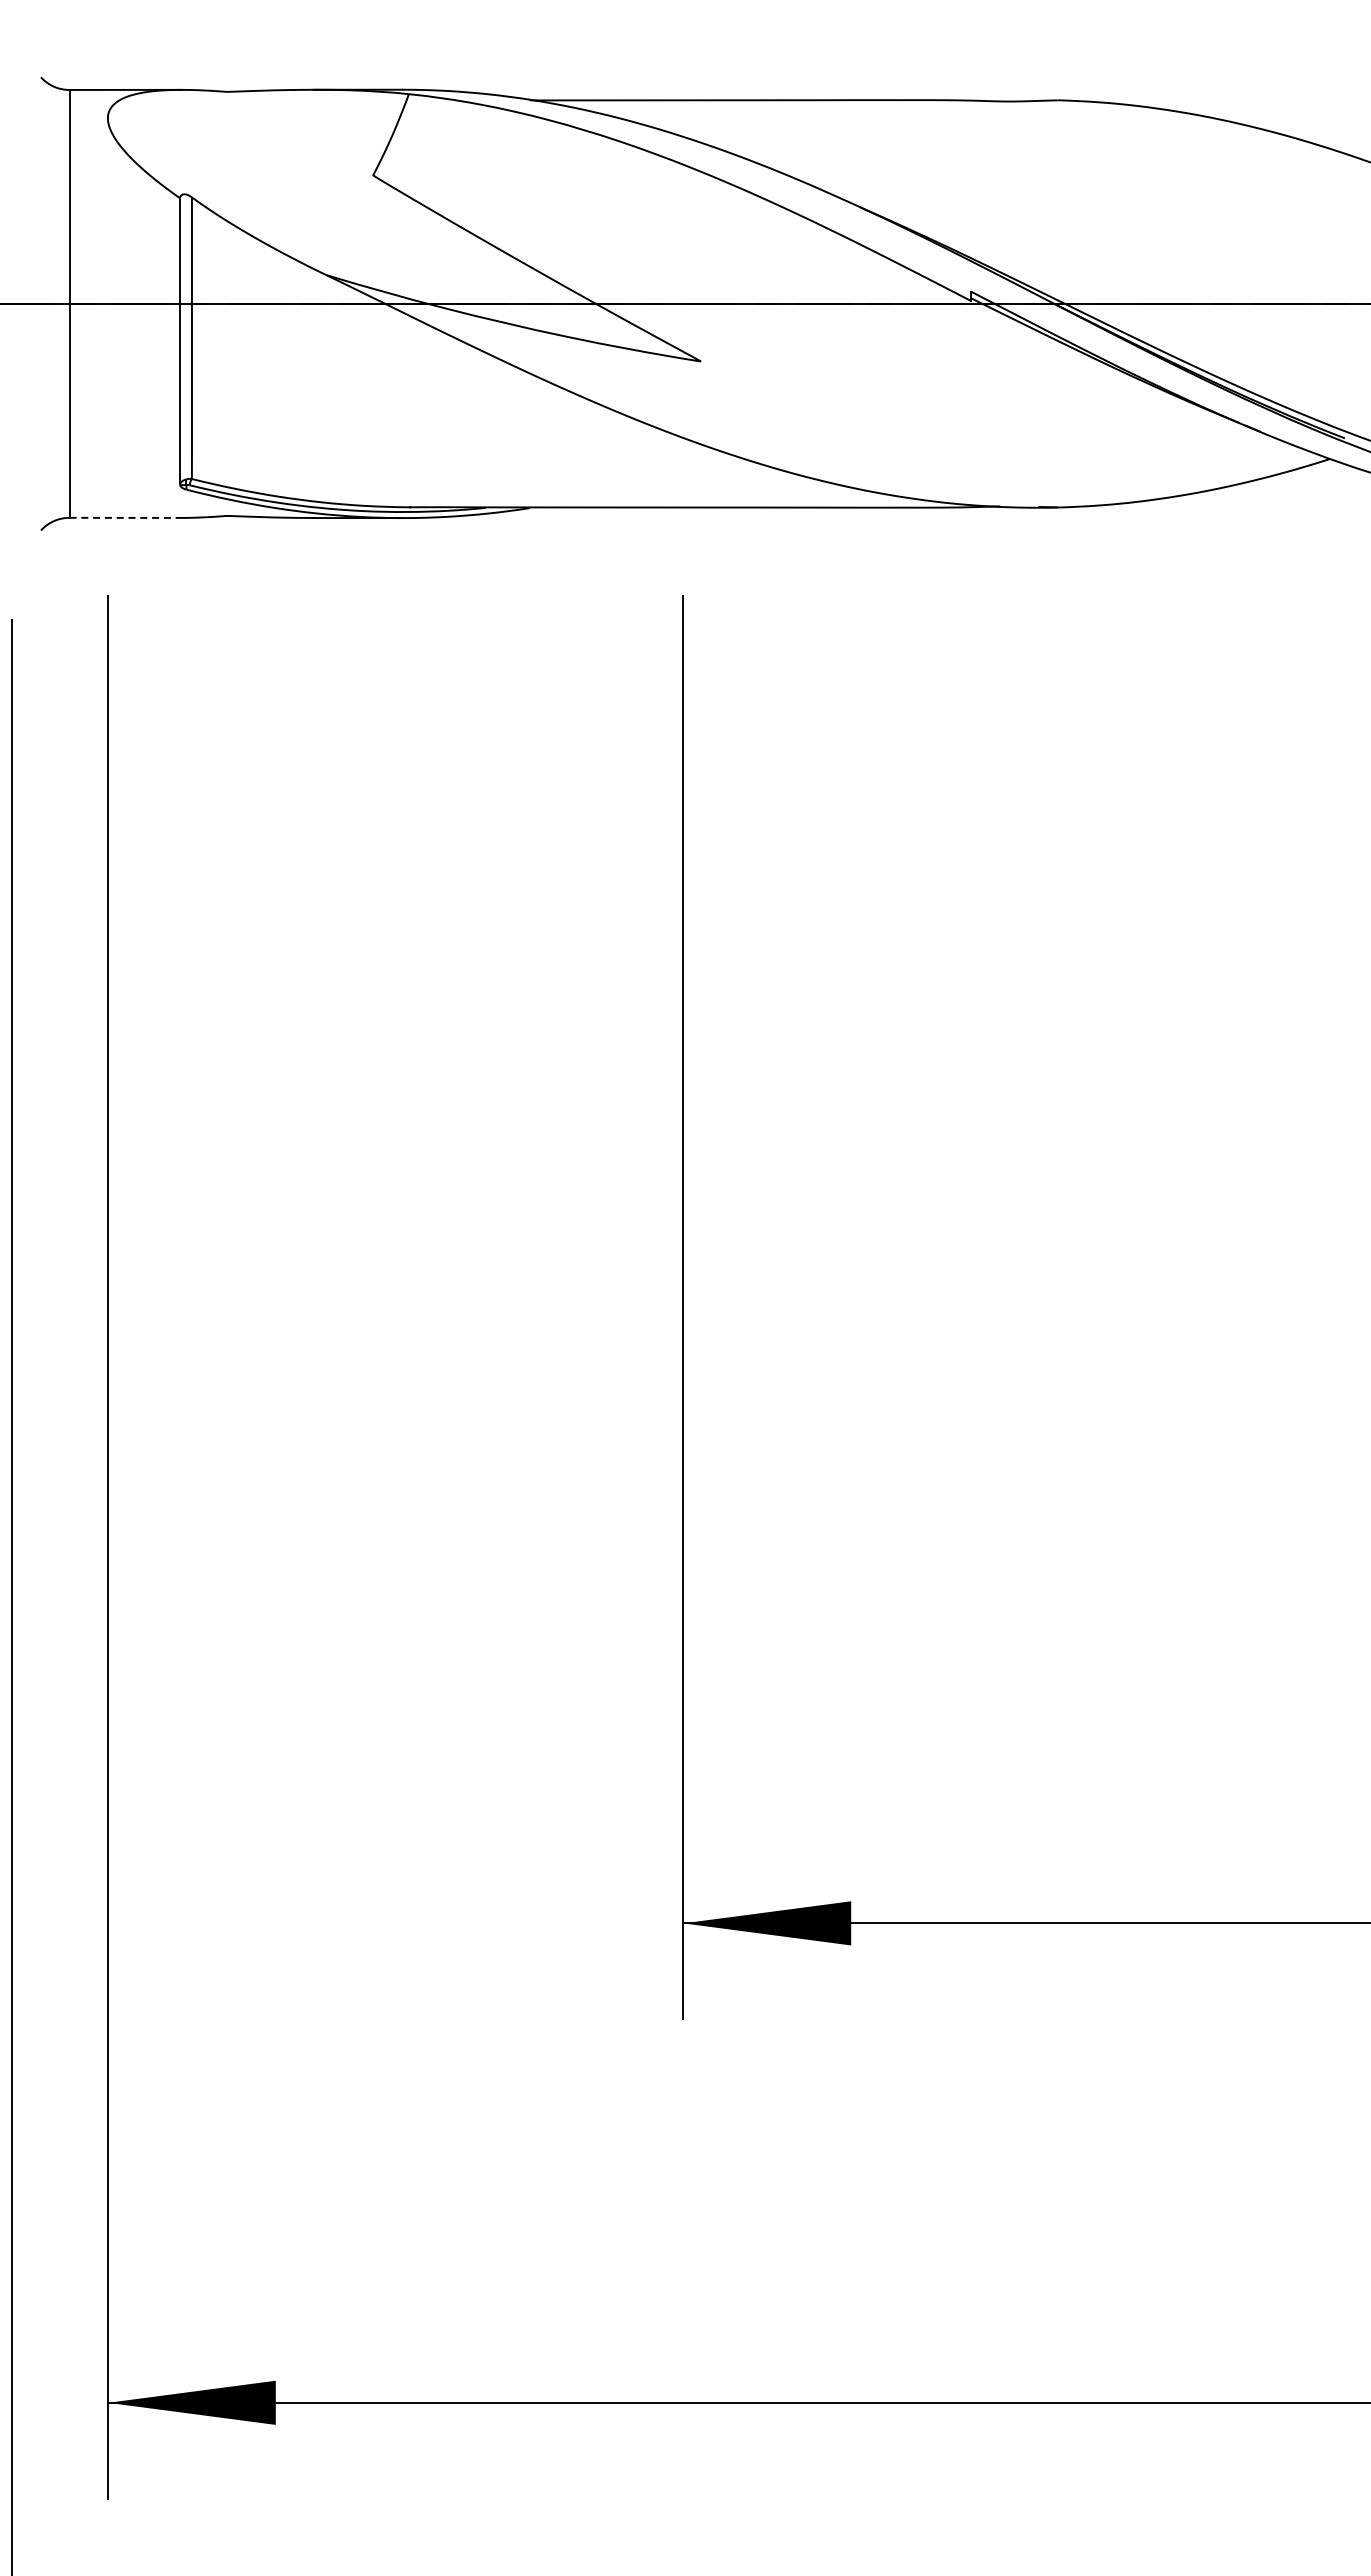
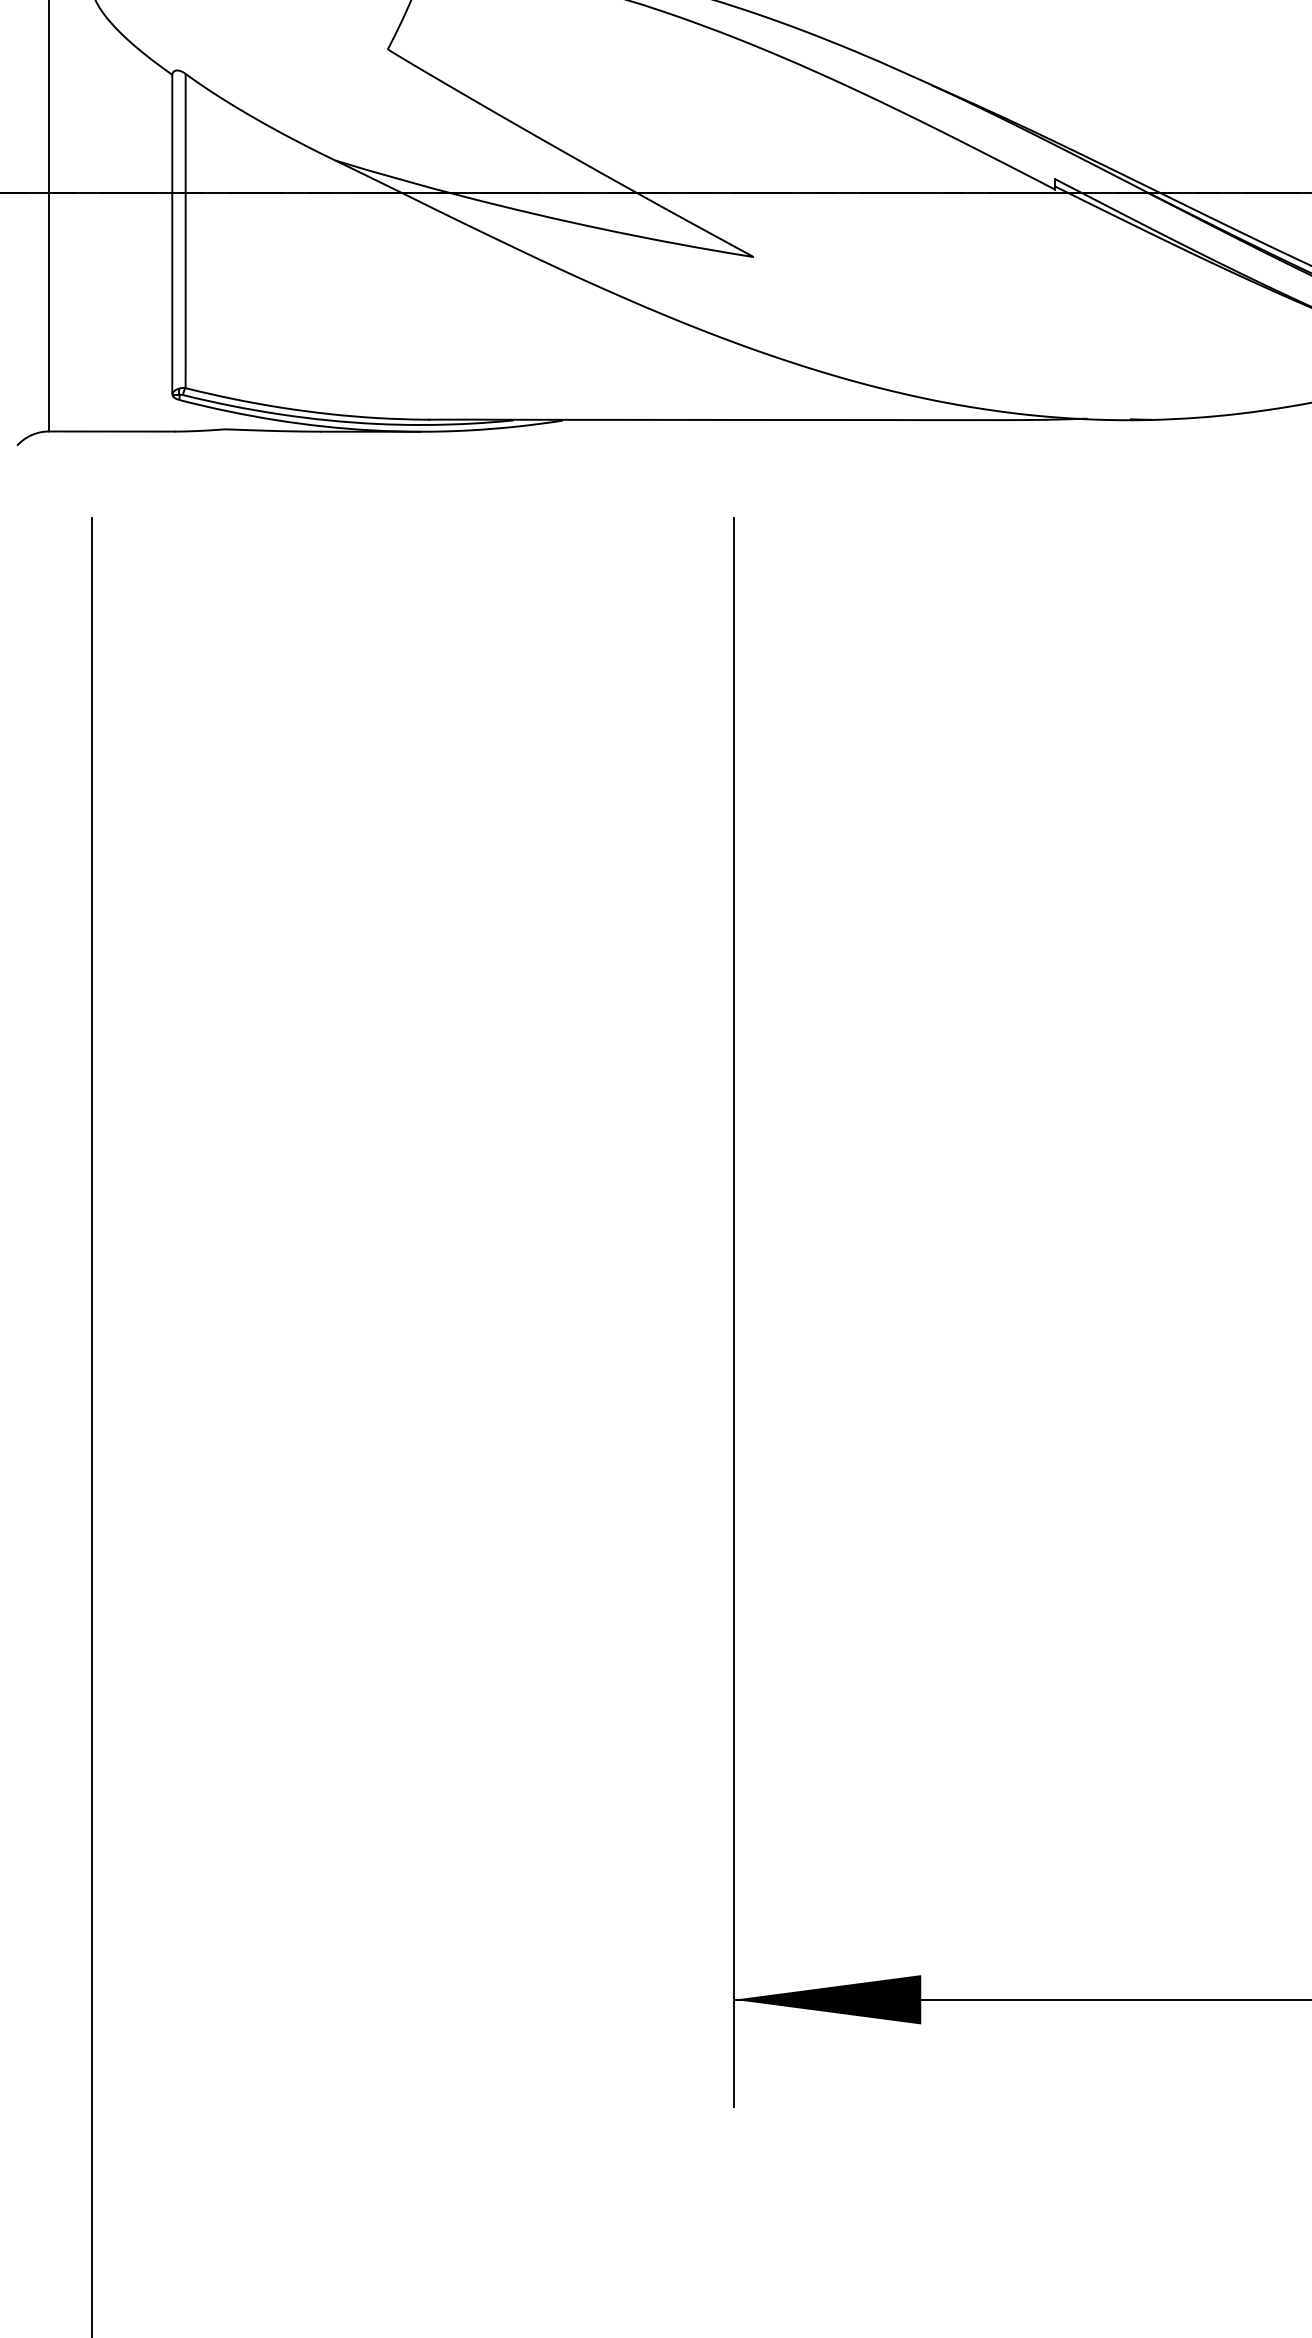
line: (126, 517) -> (112, 431), dashed -> solid

